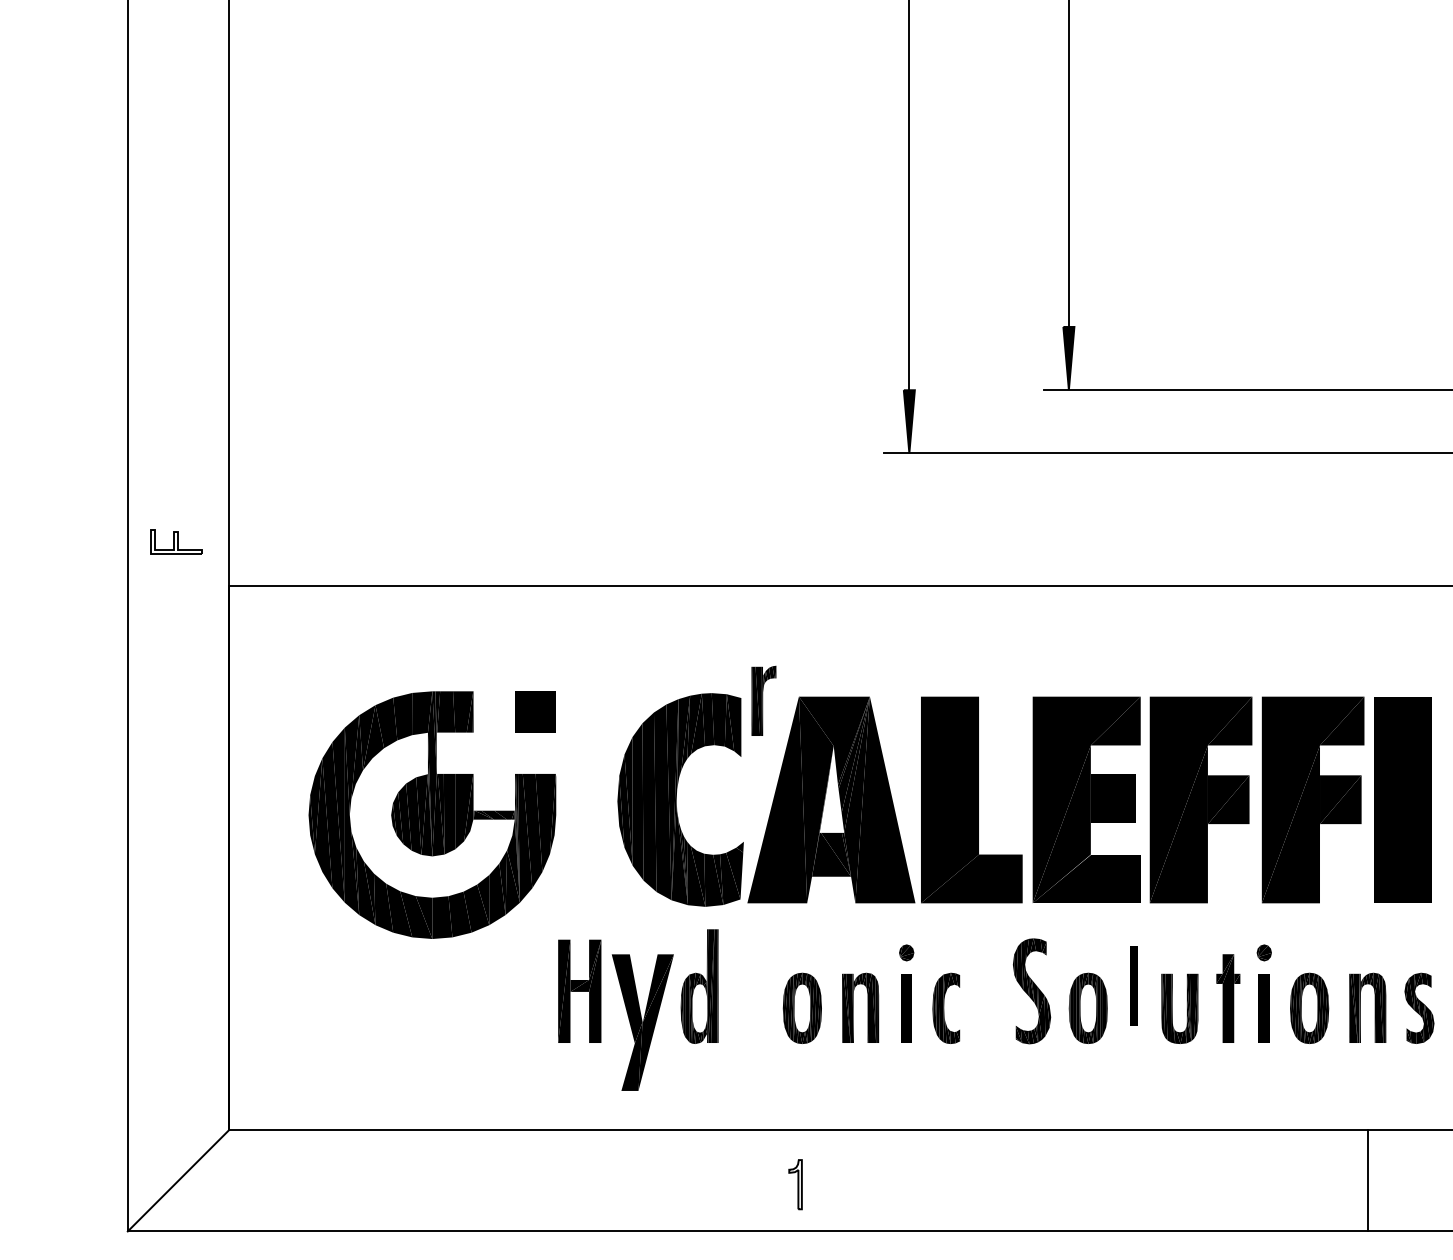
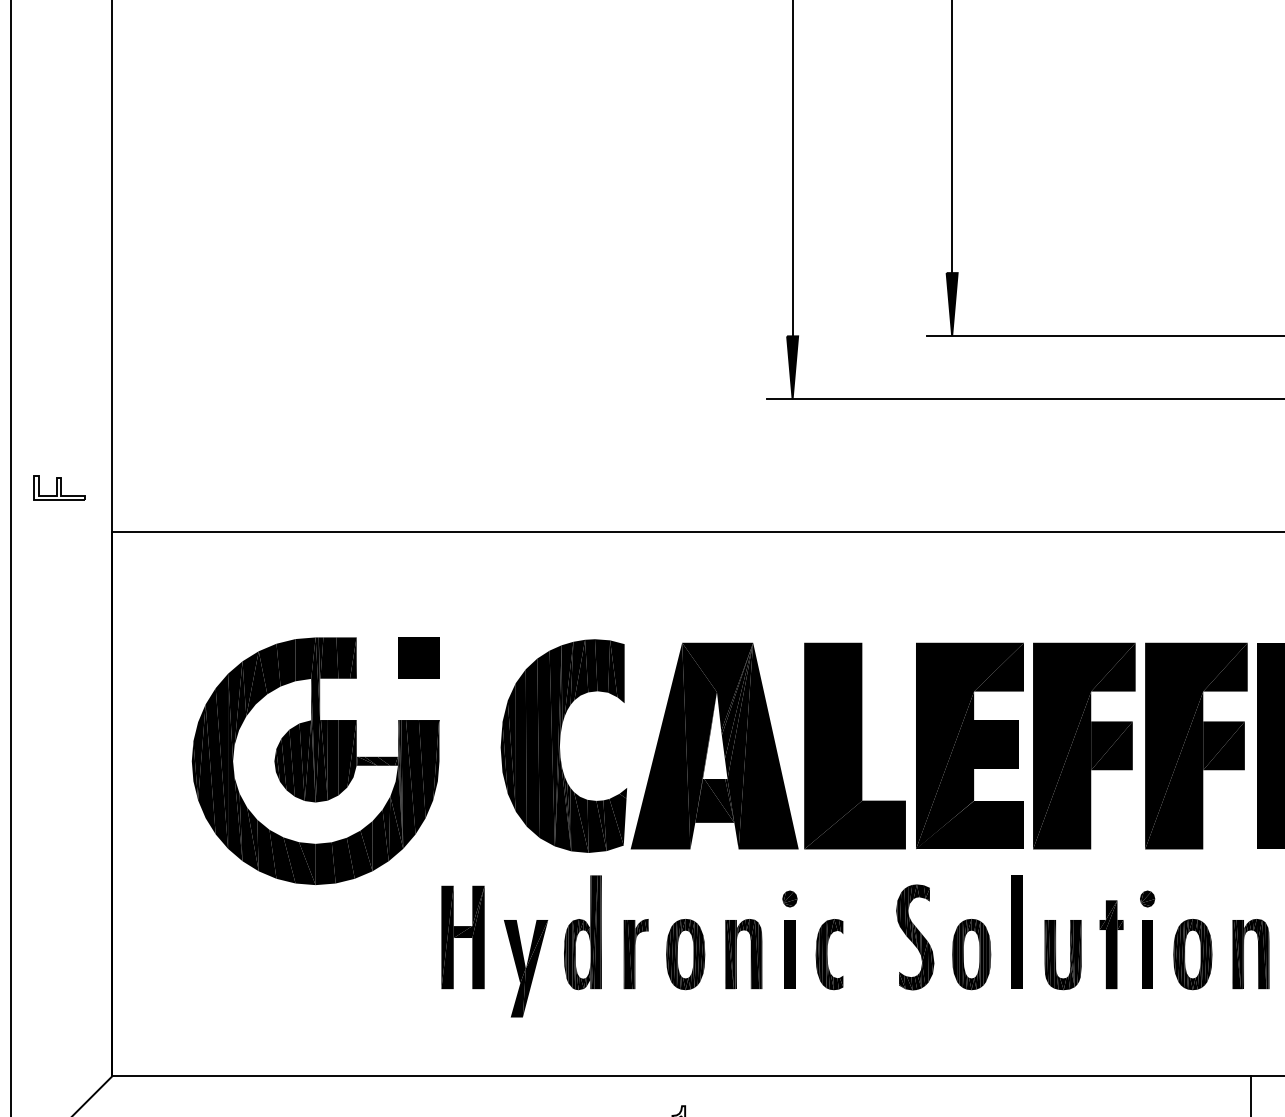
part: (763, 700) -> (635, 953), moved
part: (1133, 985) -> (1016, 931), size x1.43
part: (642, 1022) -> (525, 968), size x0.71

